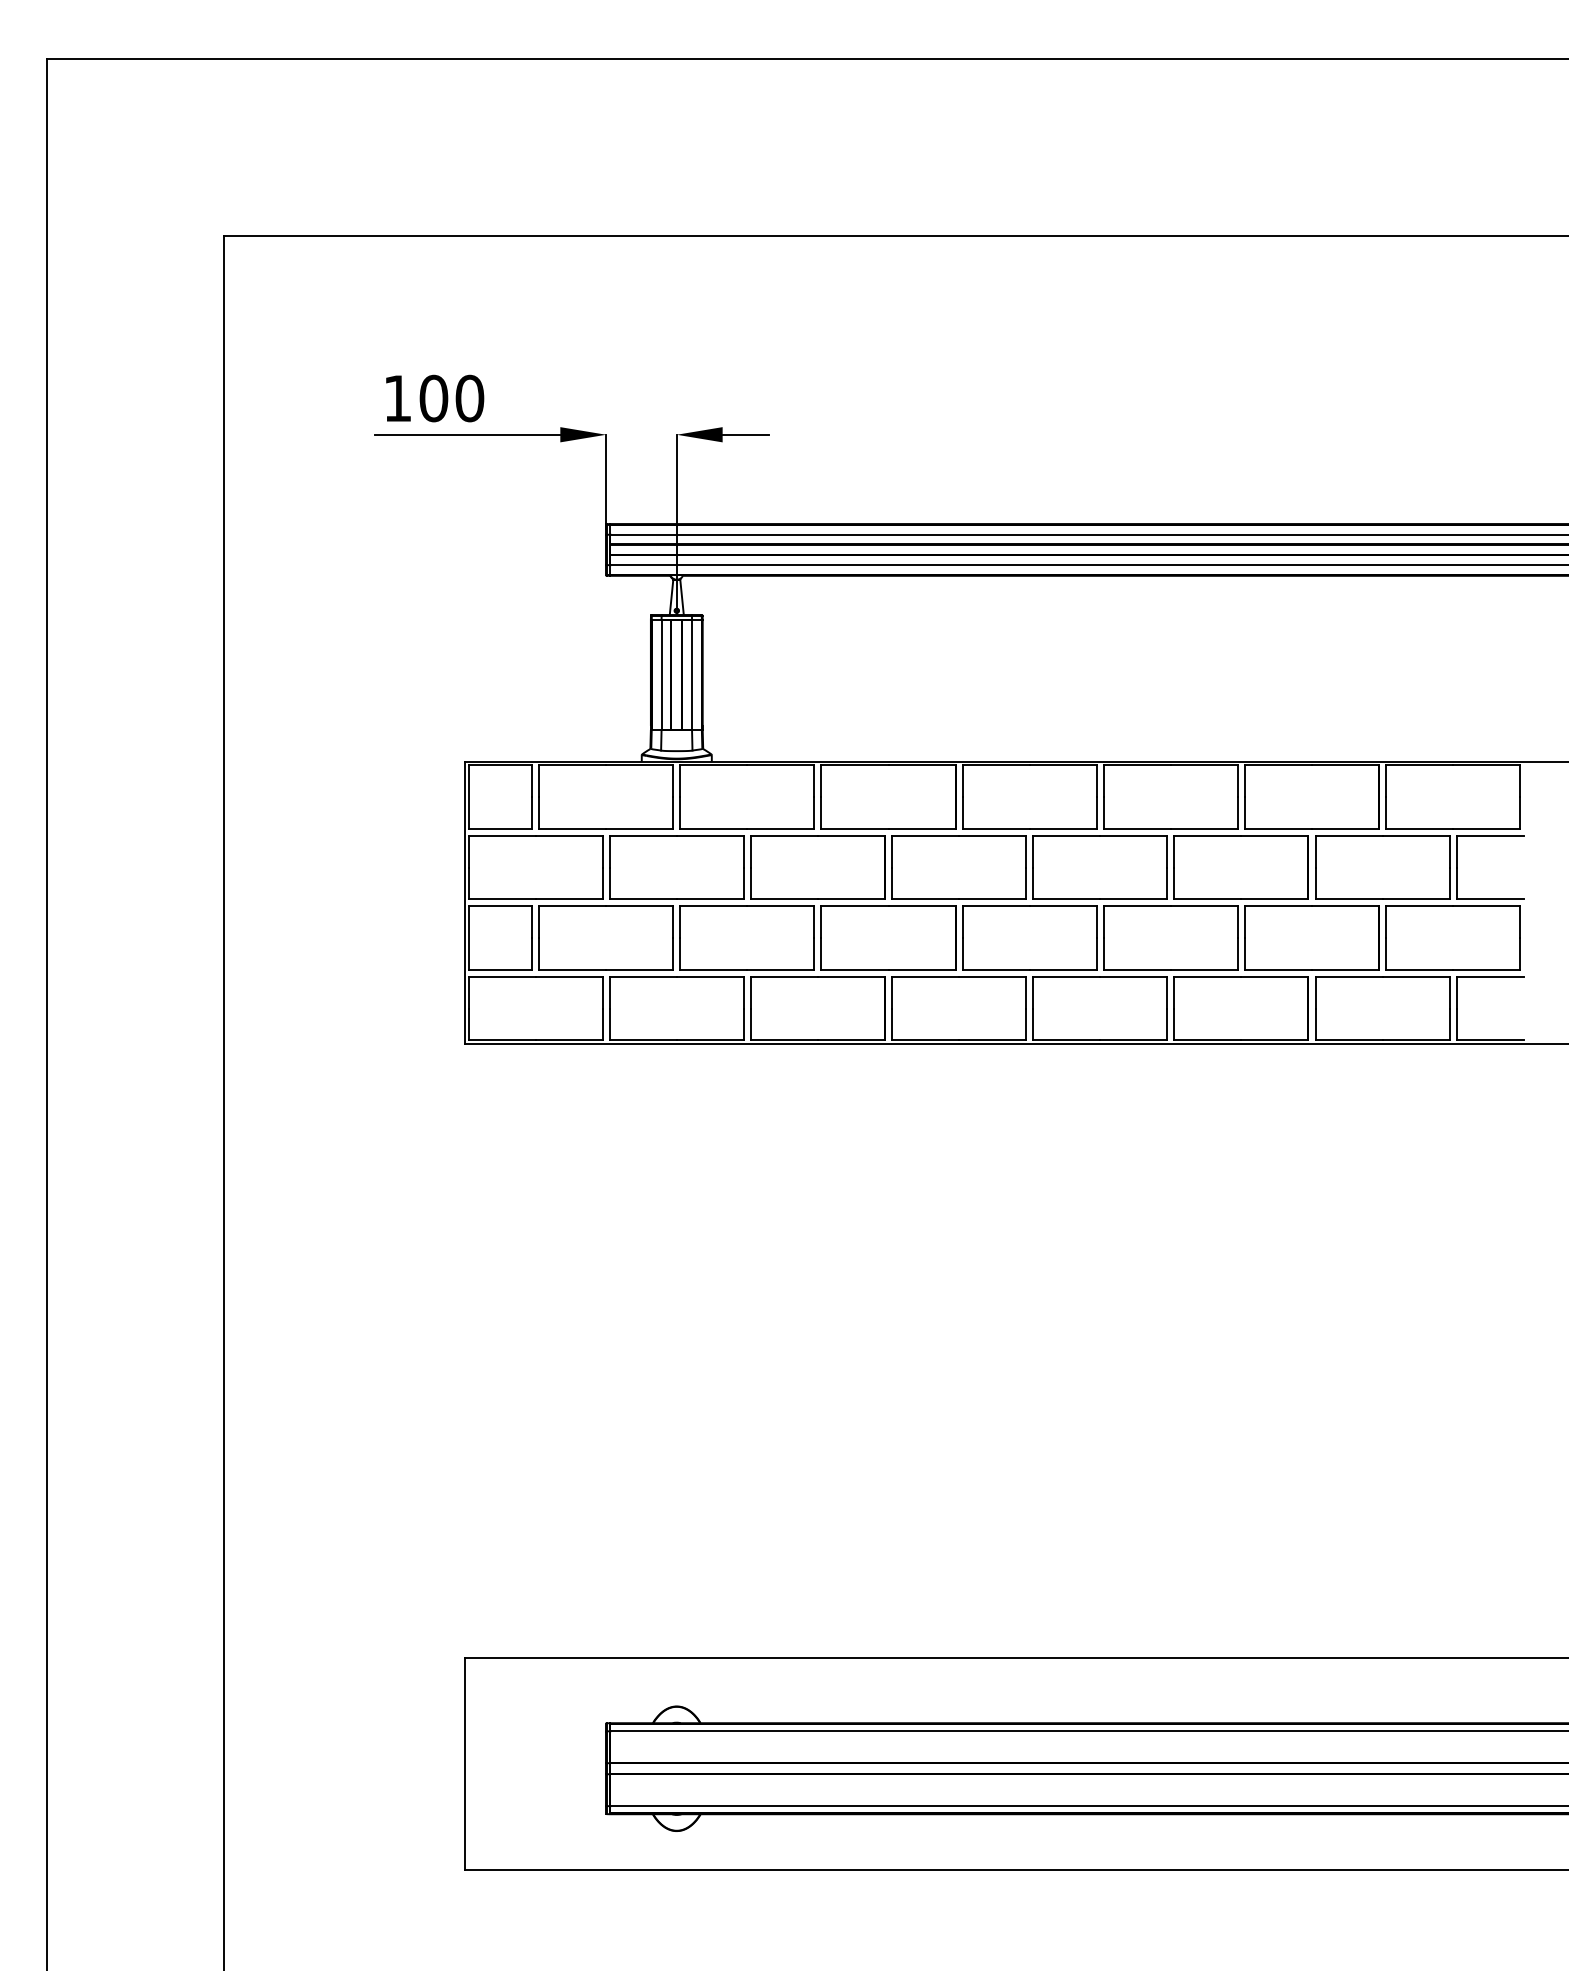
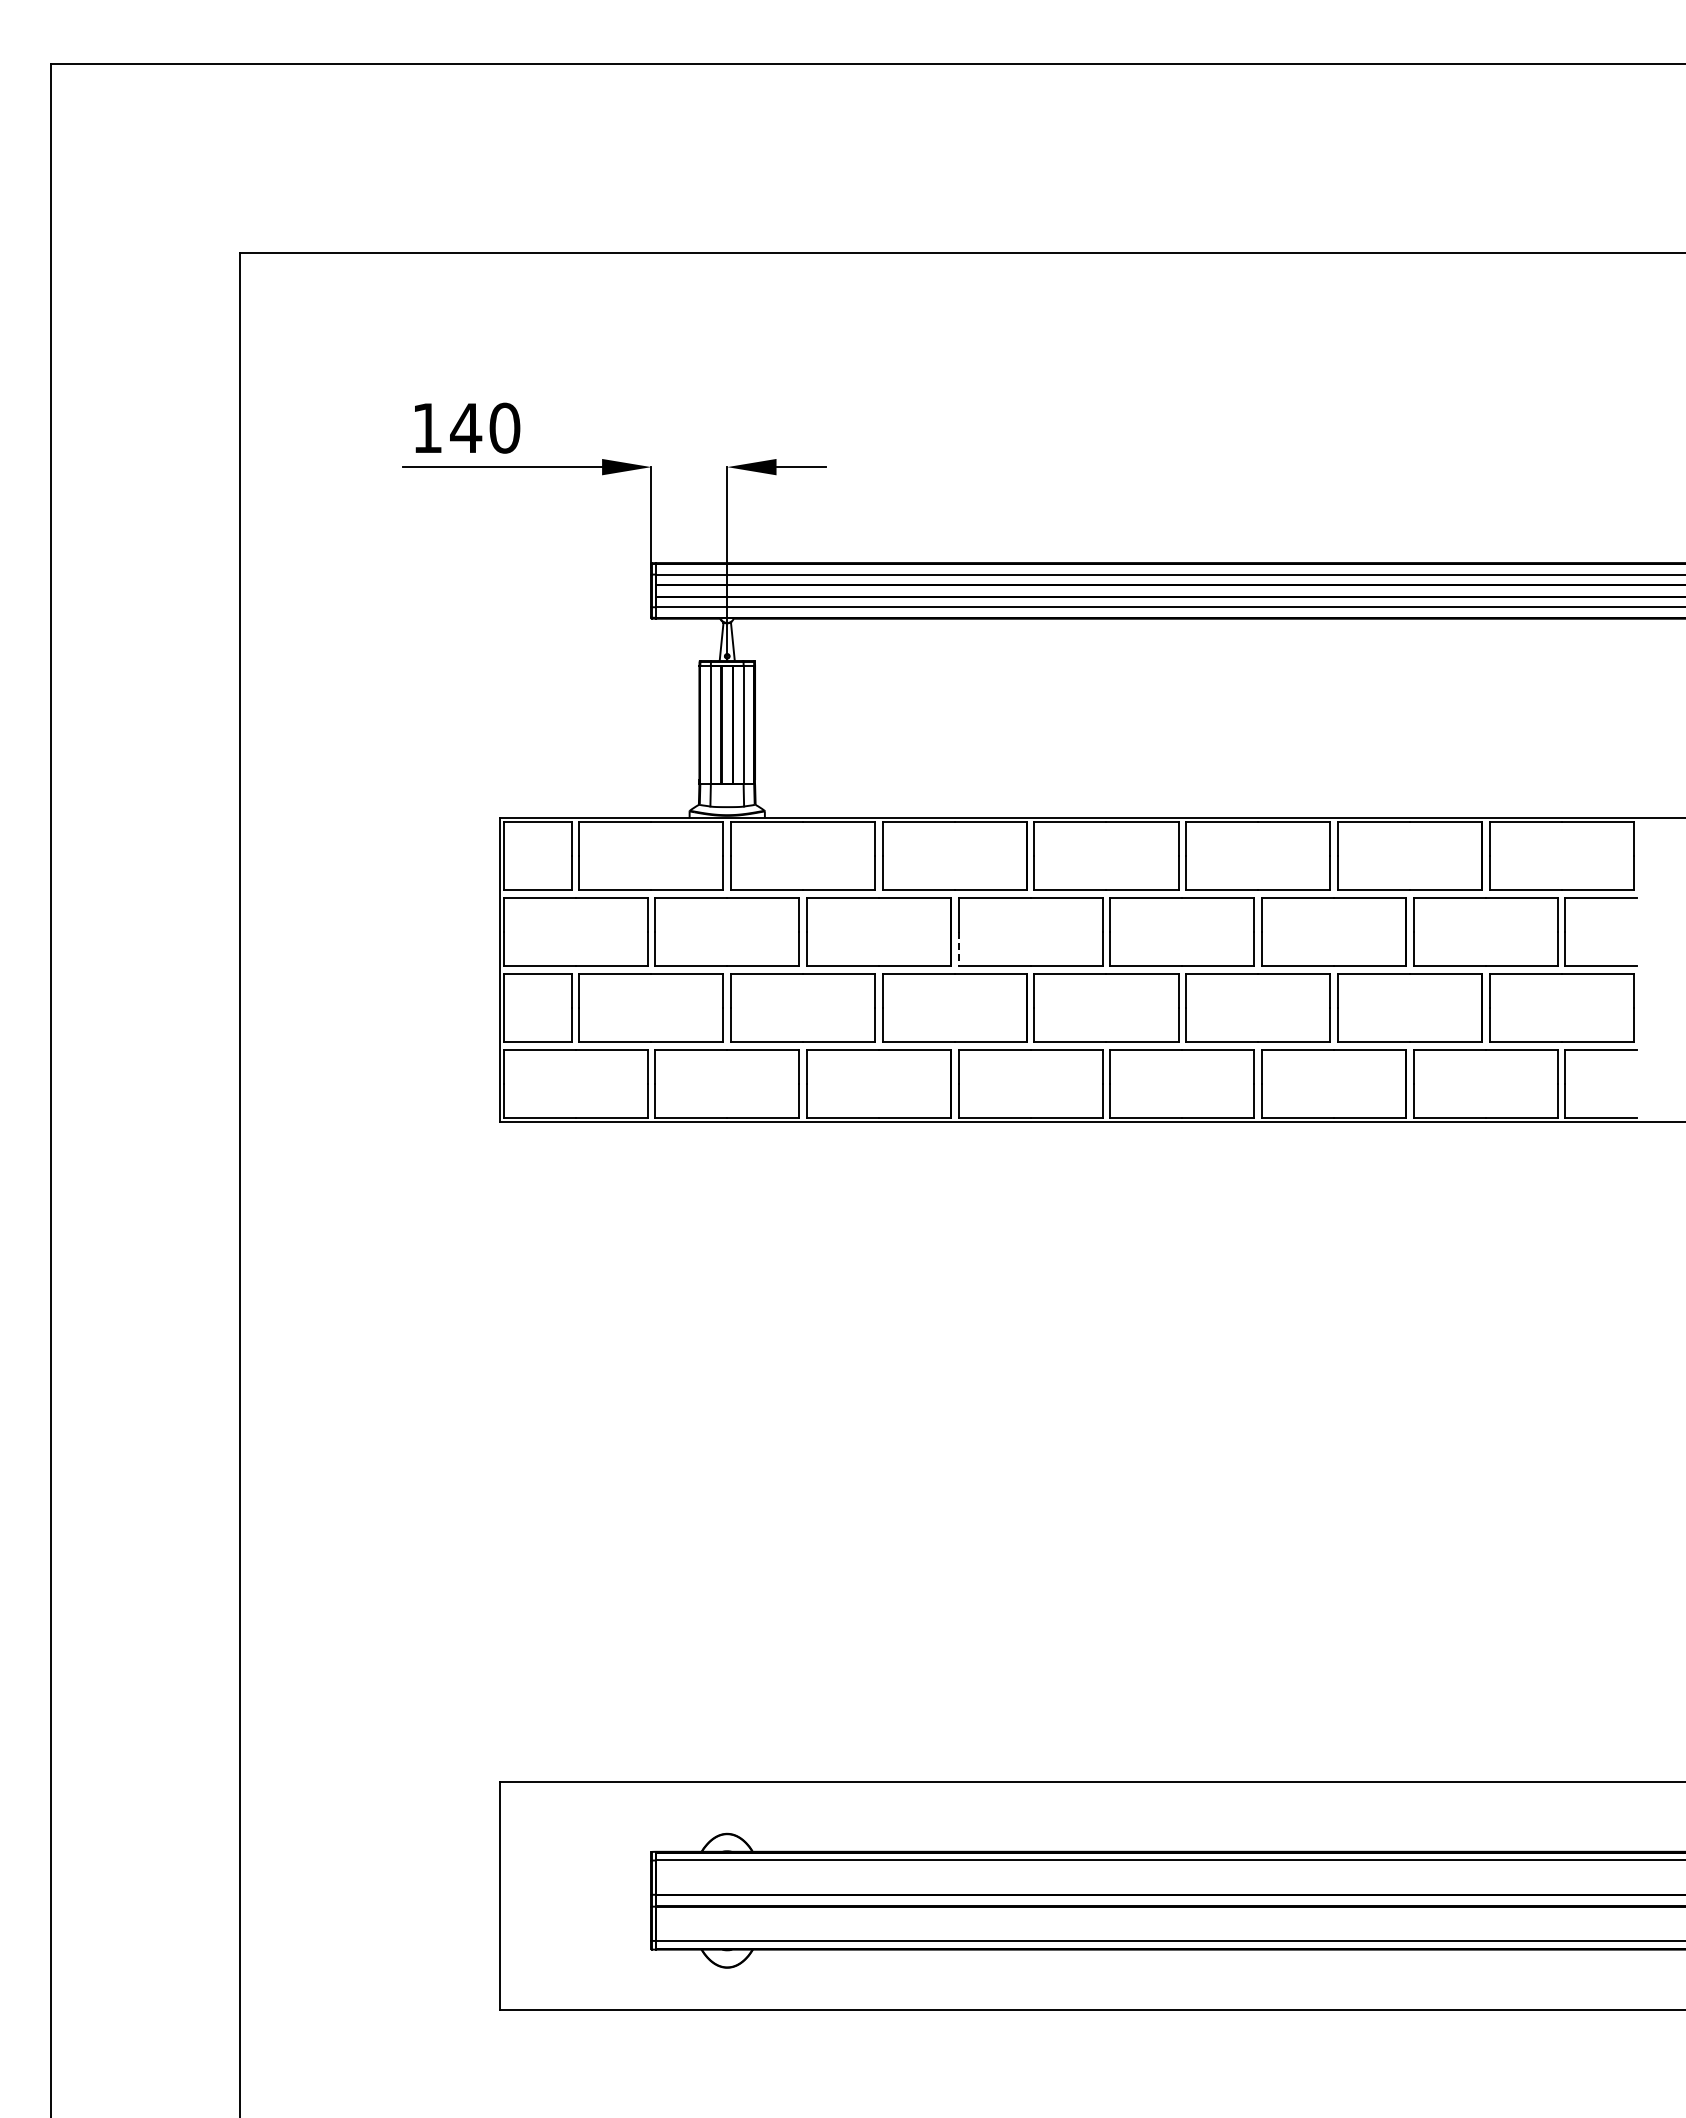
text: (434, 397) -> (466, 427), 100 -> 140
line: (891, 883) -> (958, 949), solid -> dashed

